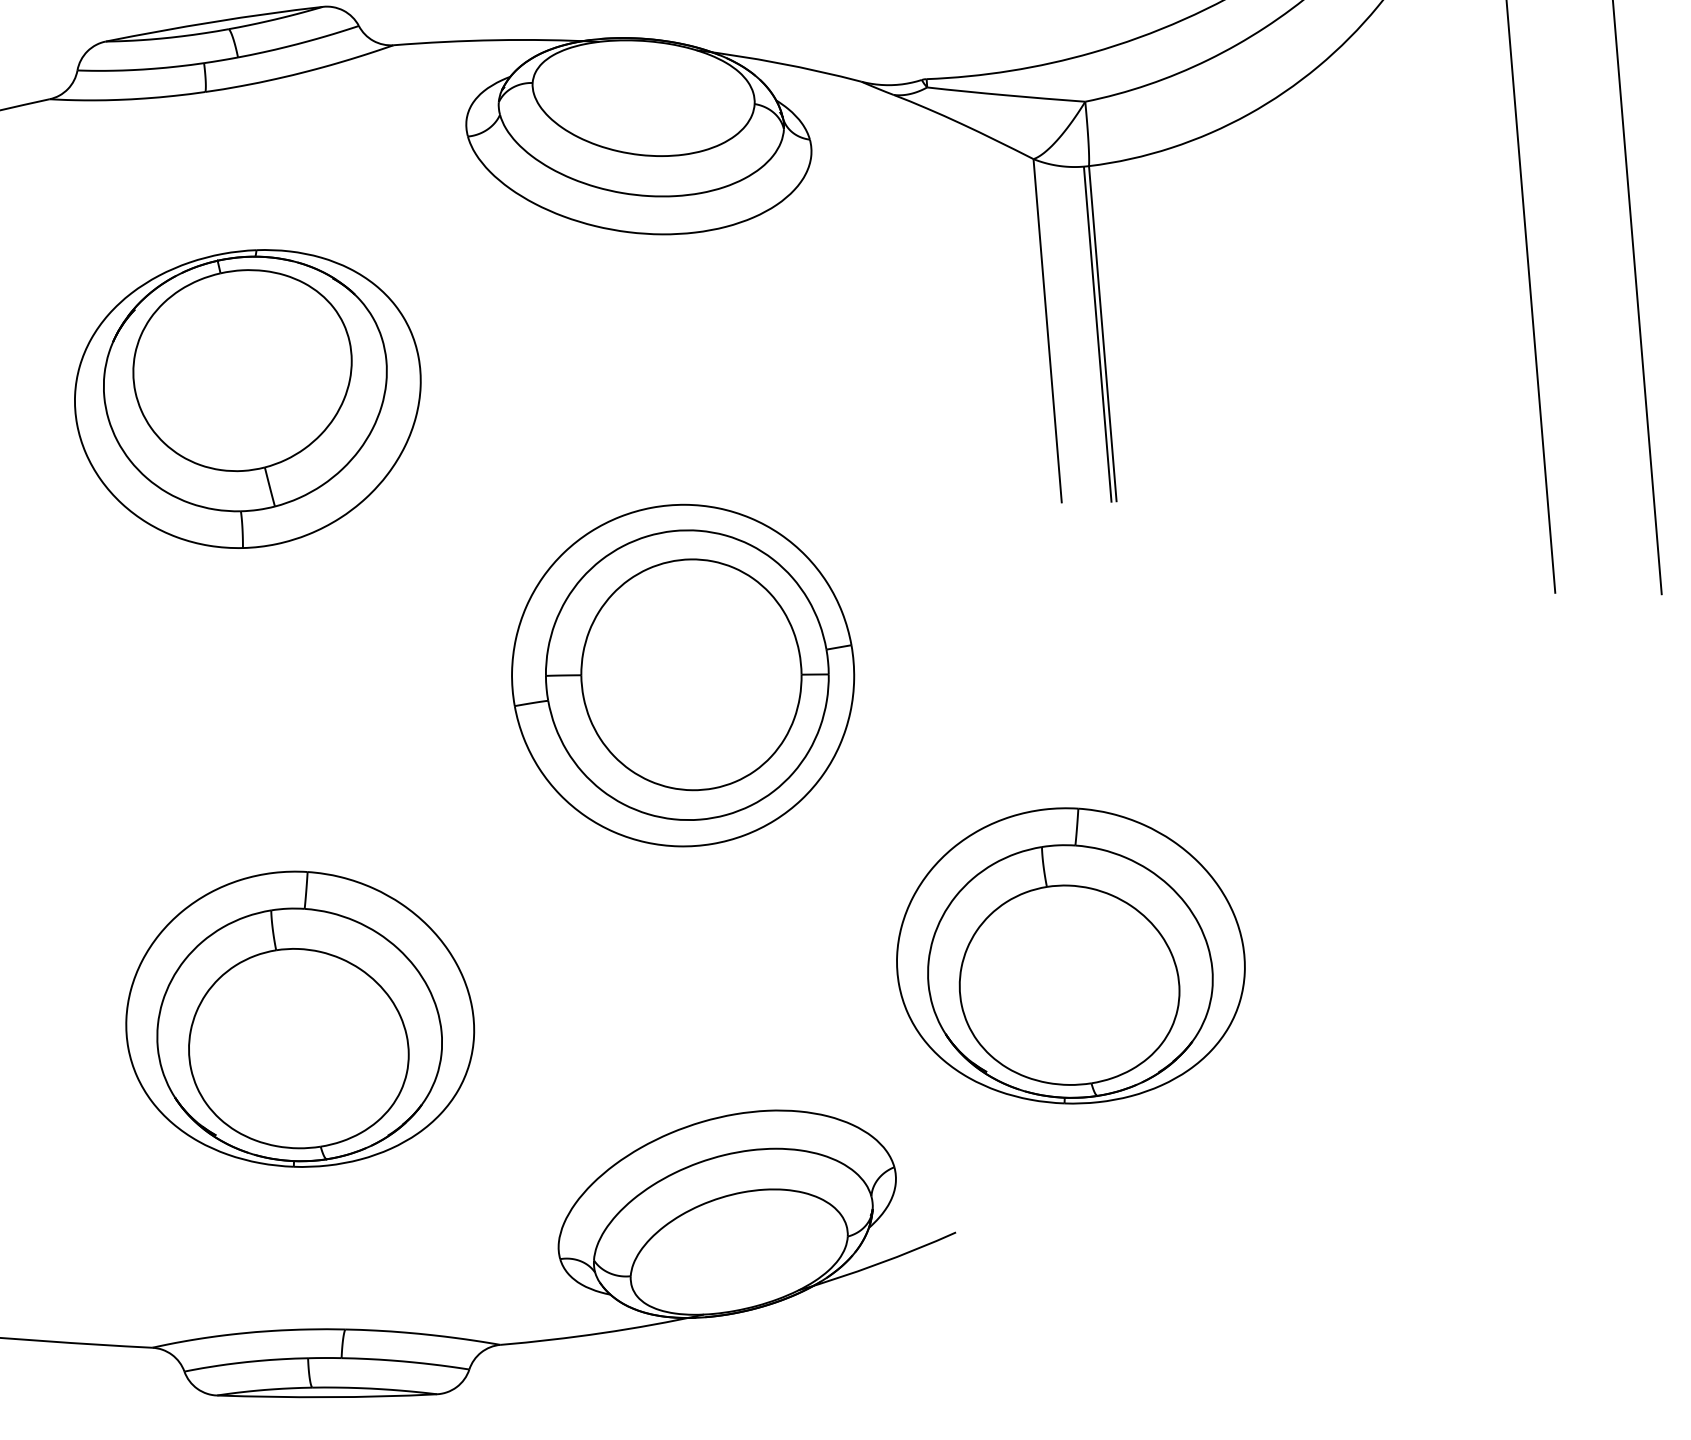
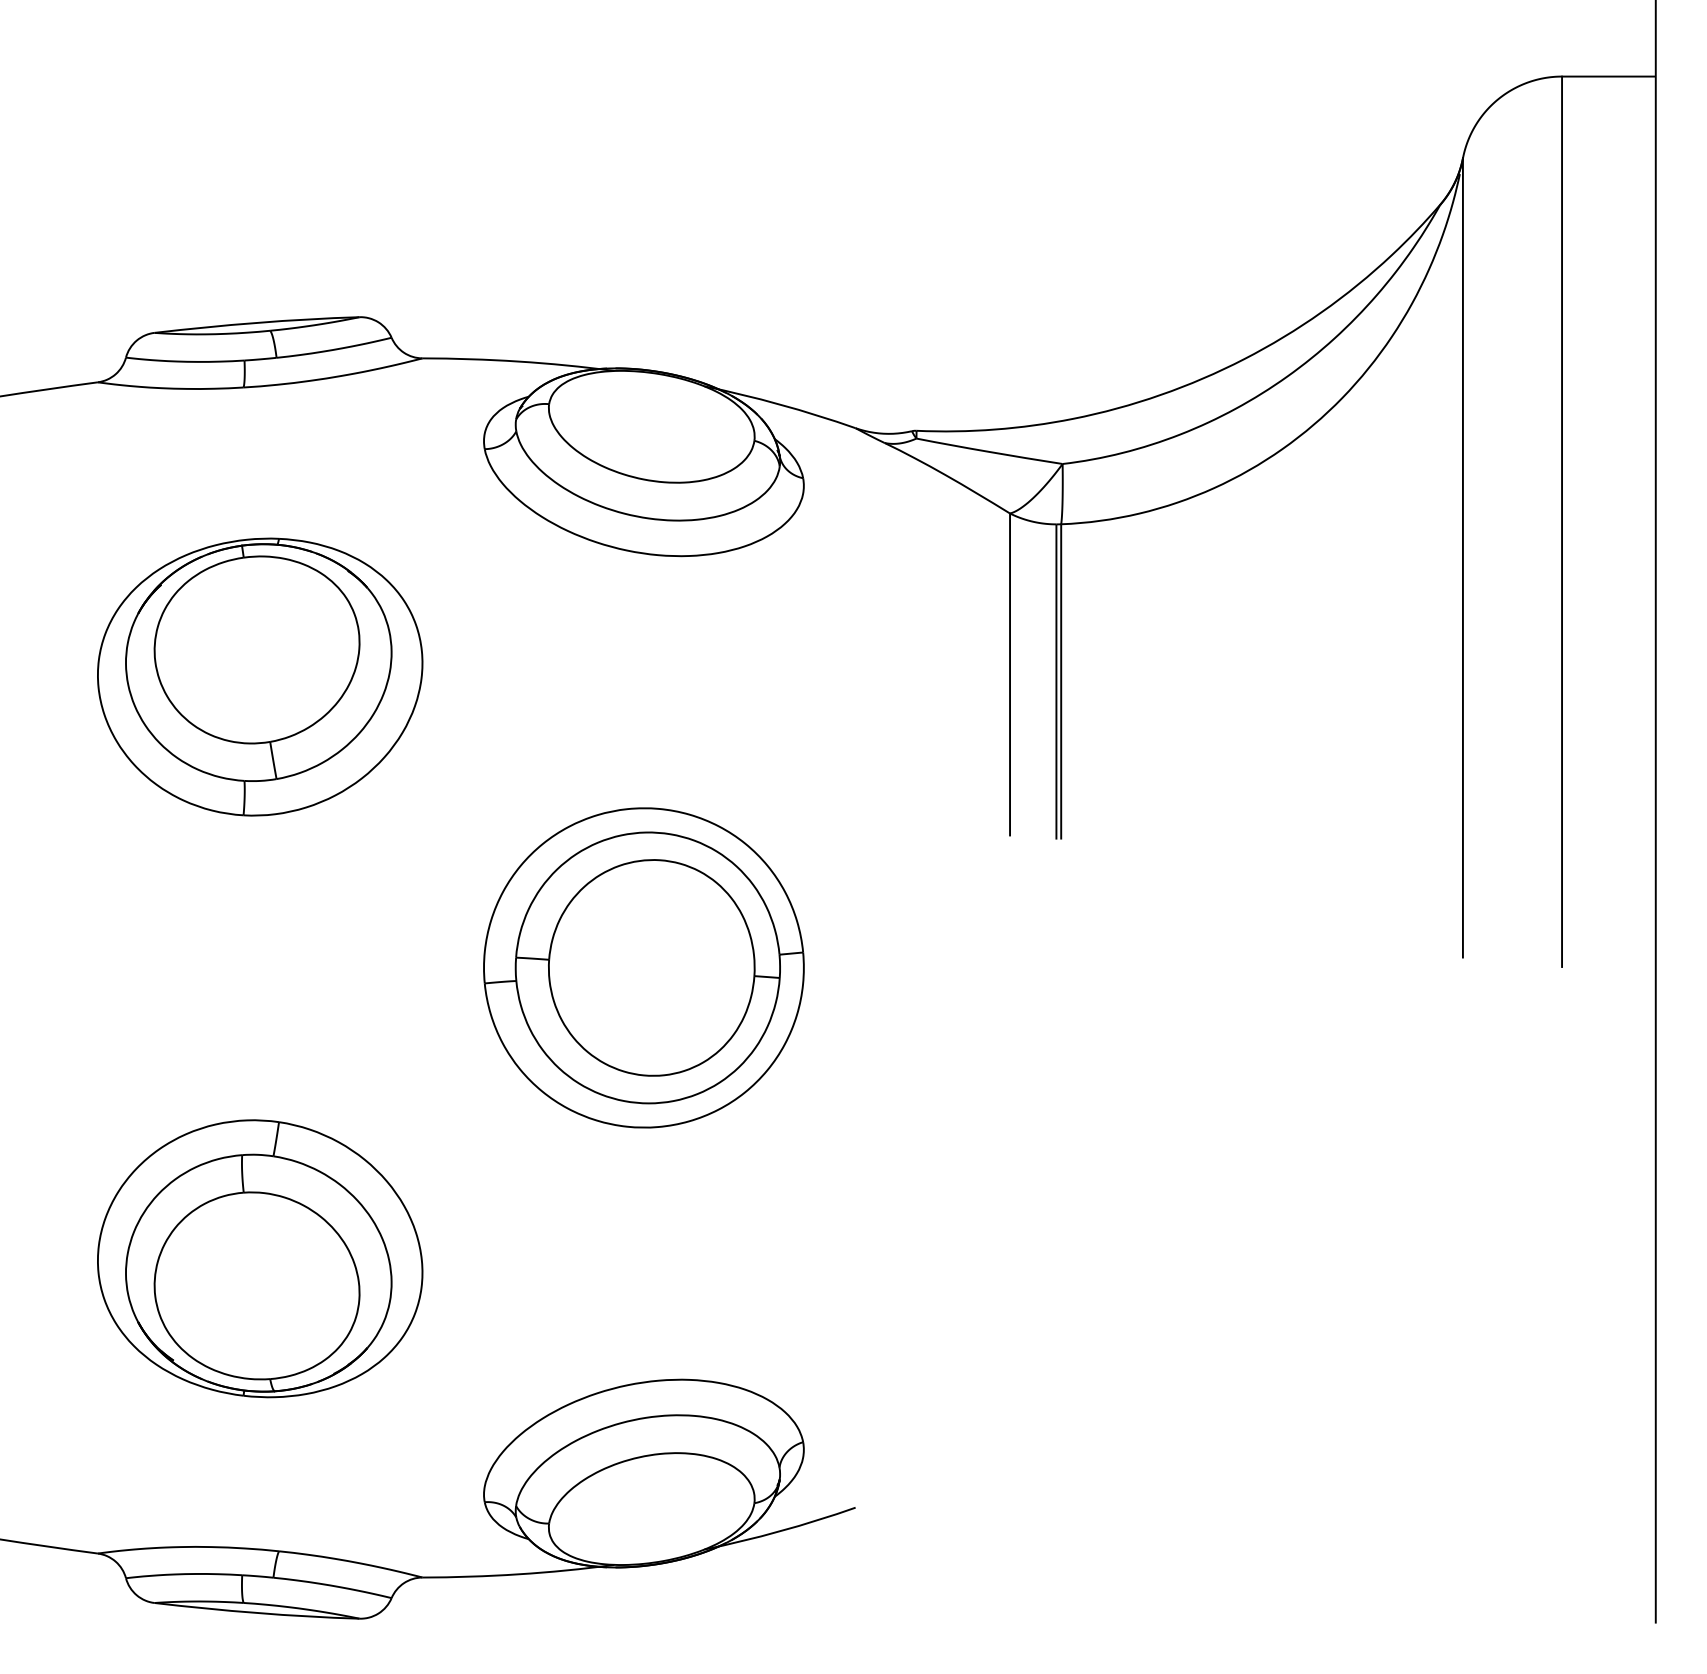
part: (1070, 955) -> (983, 1258), removed

